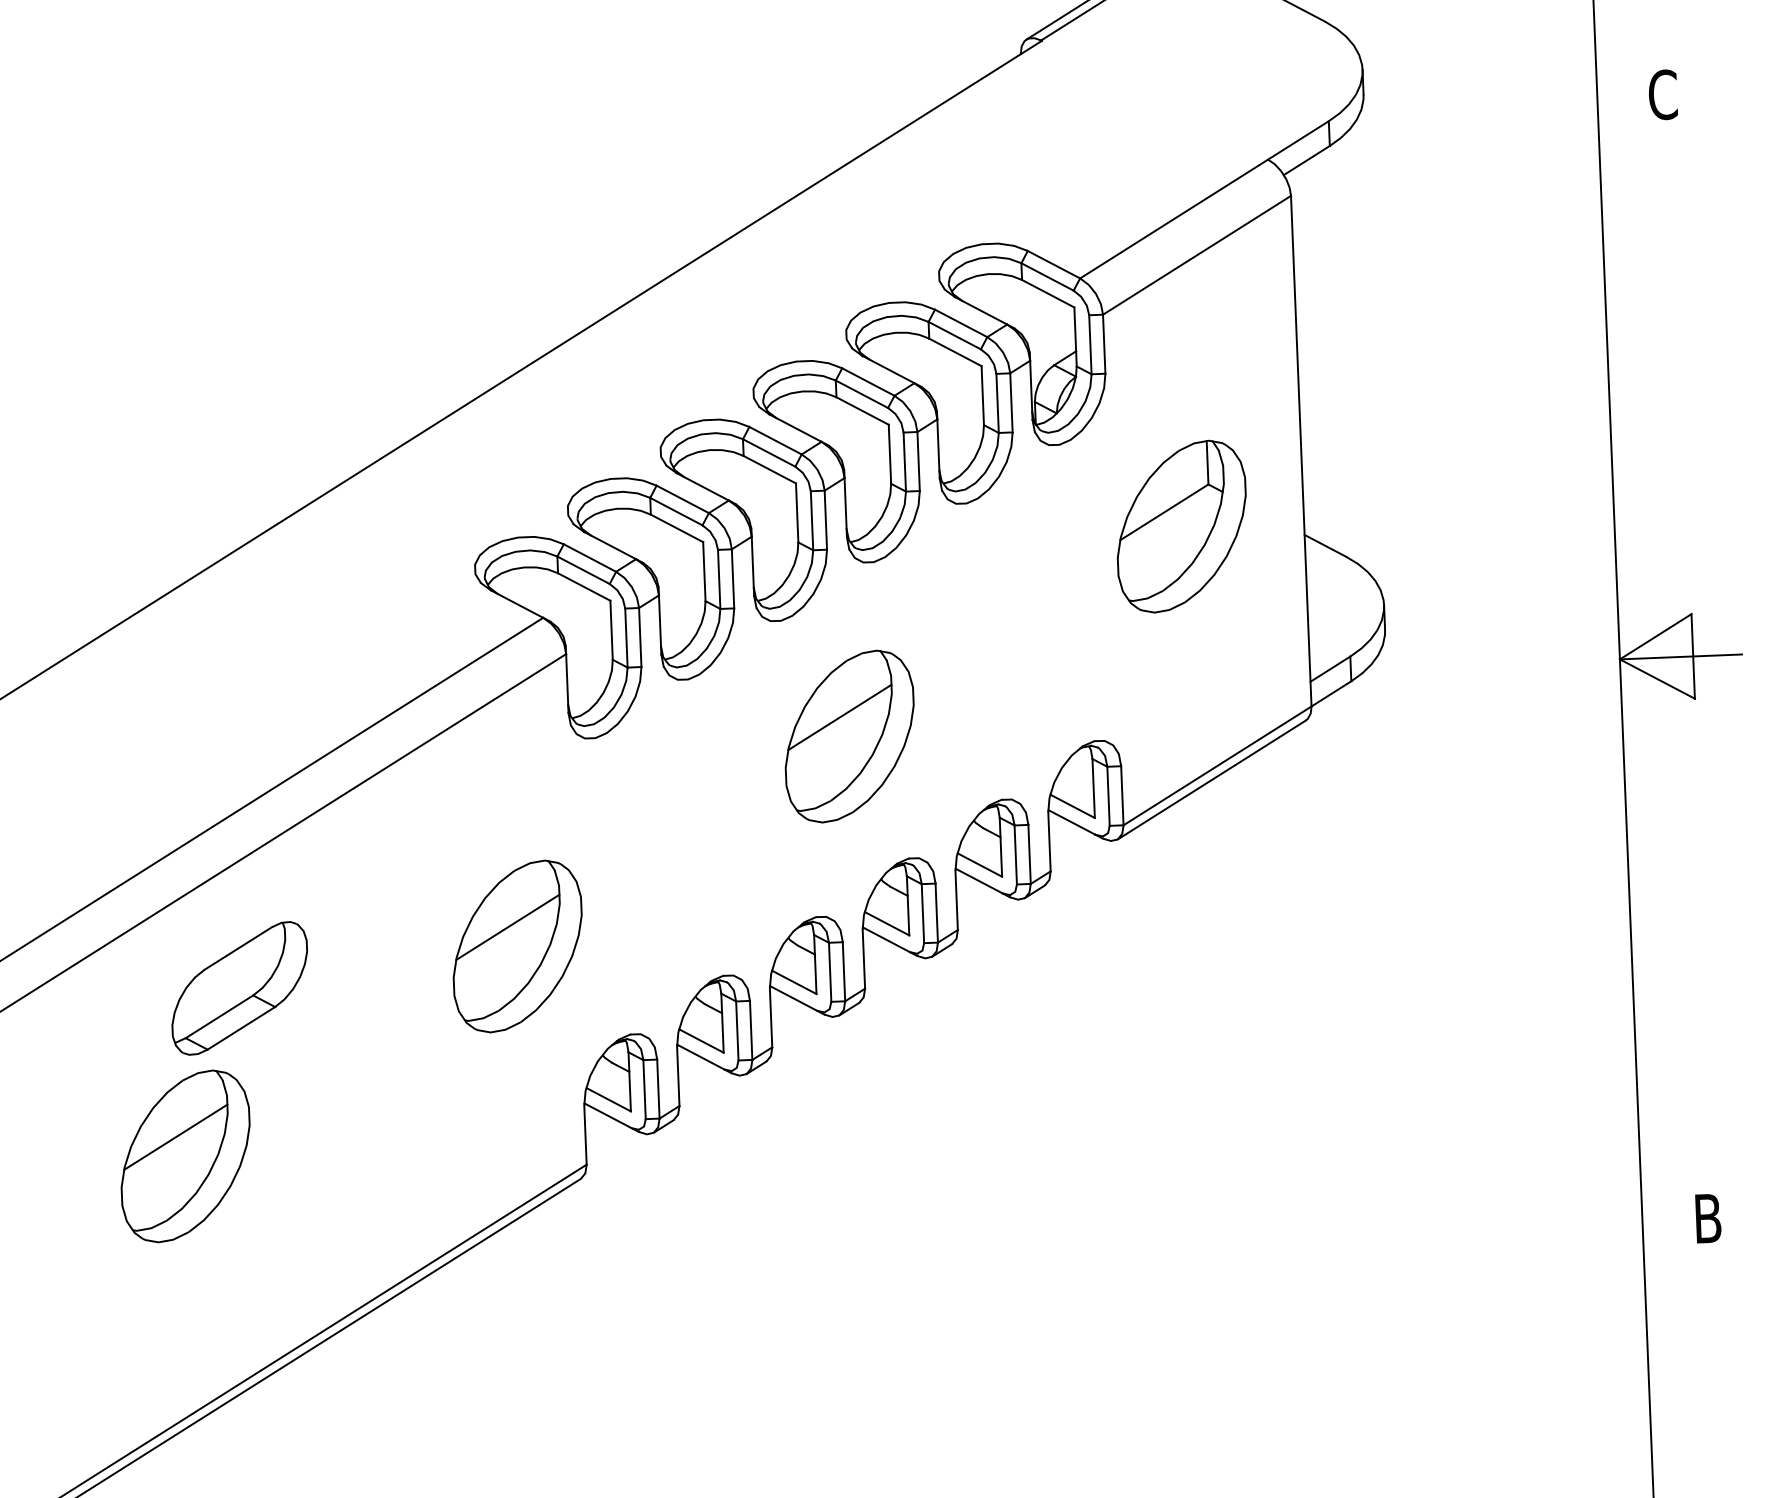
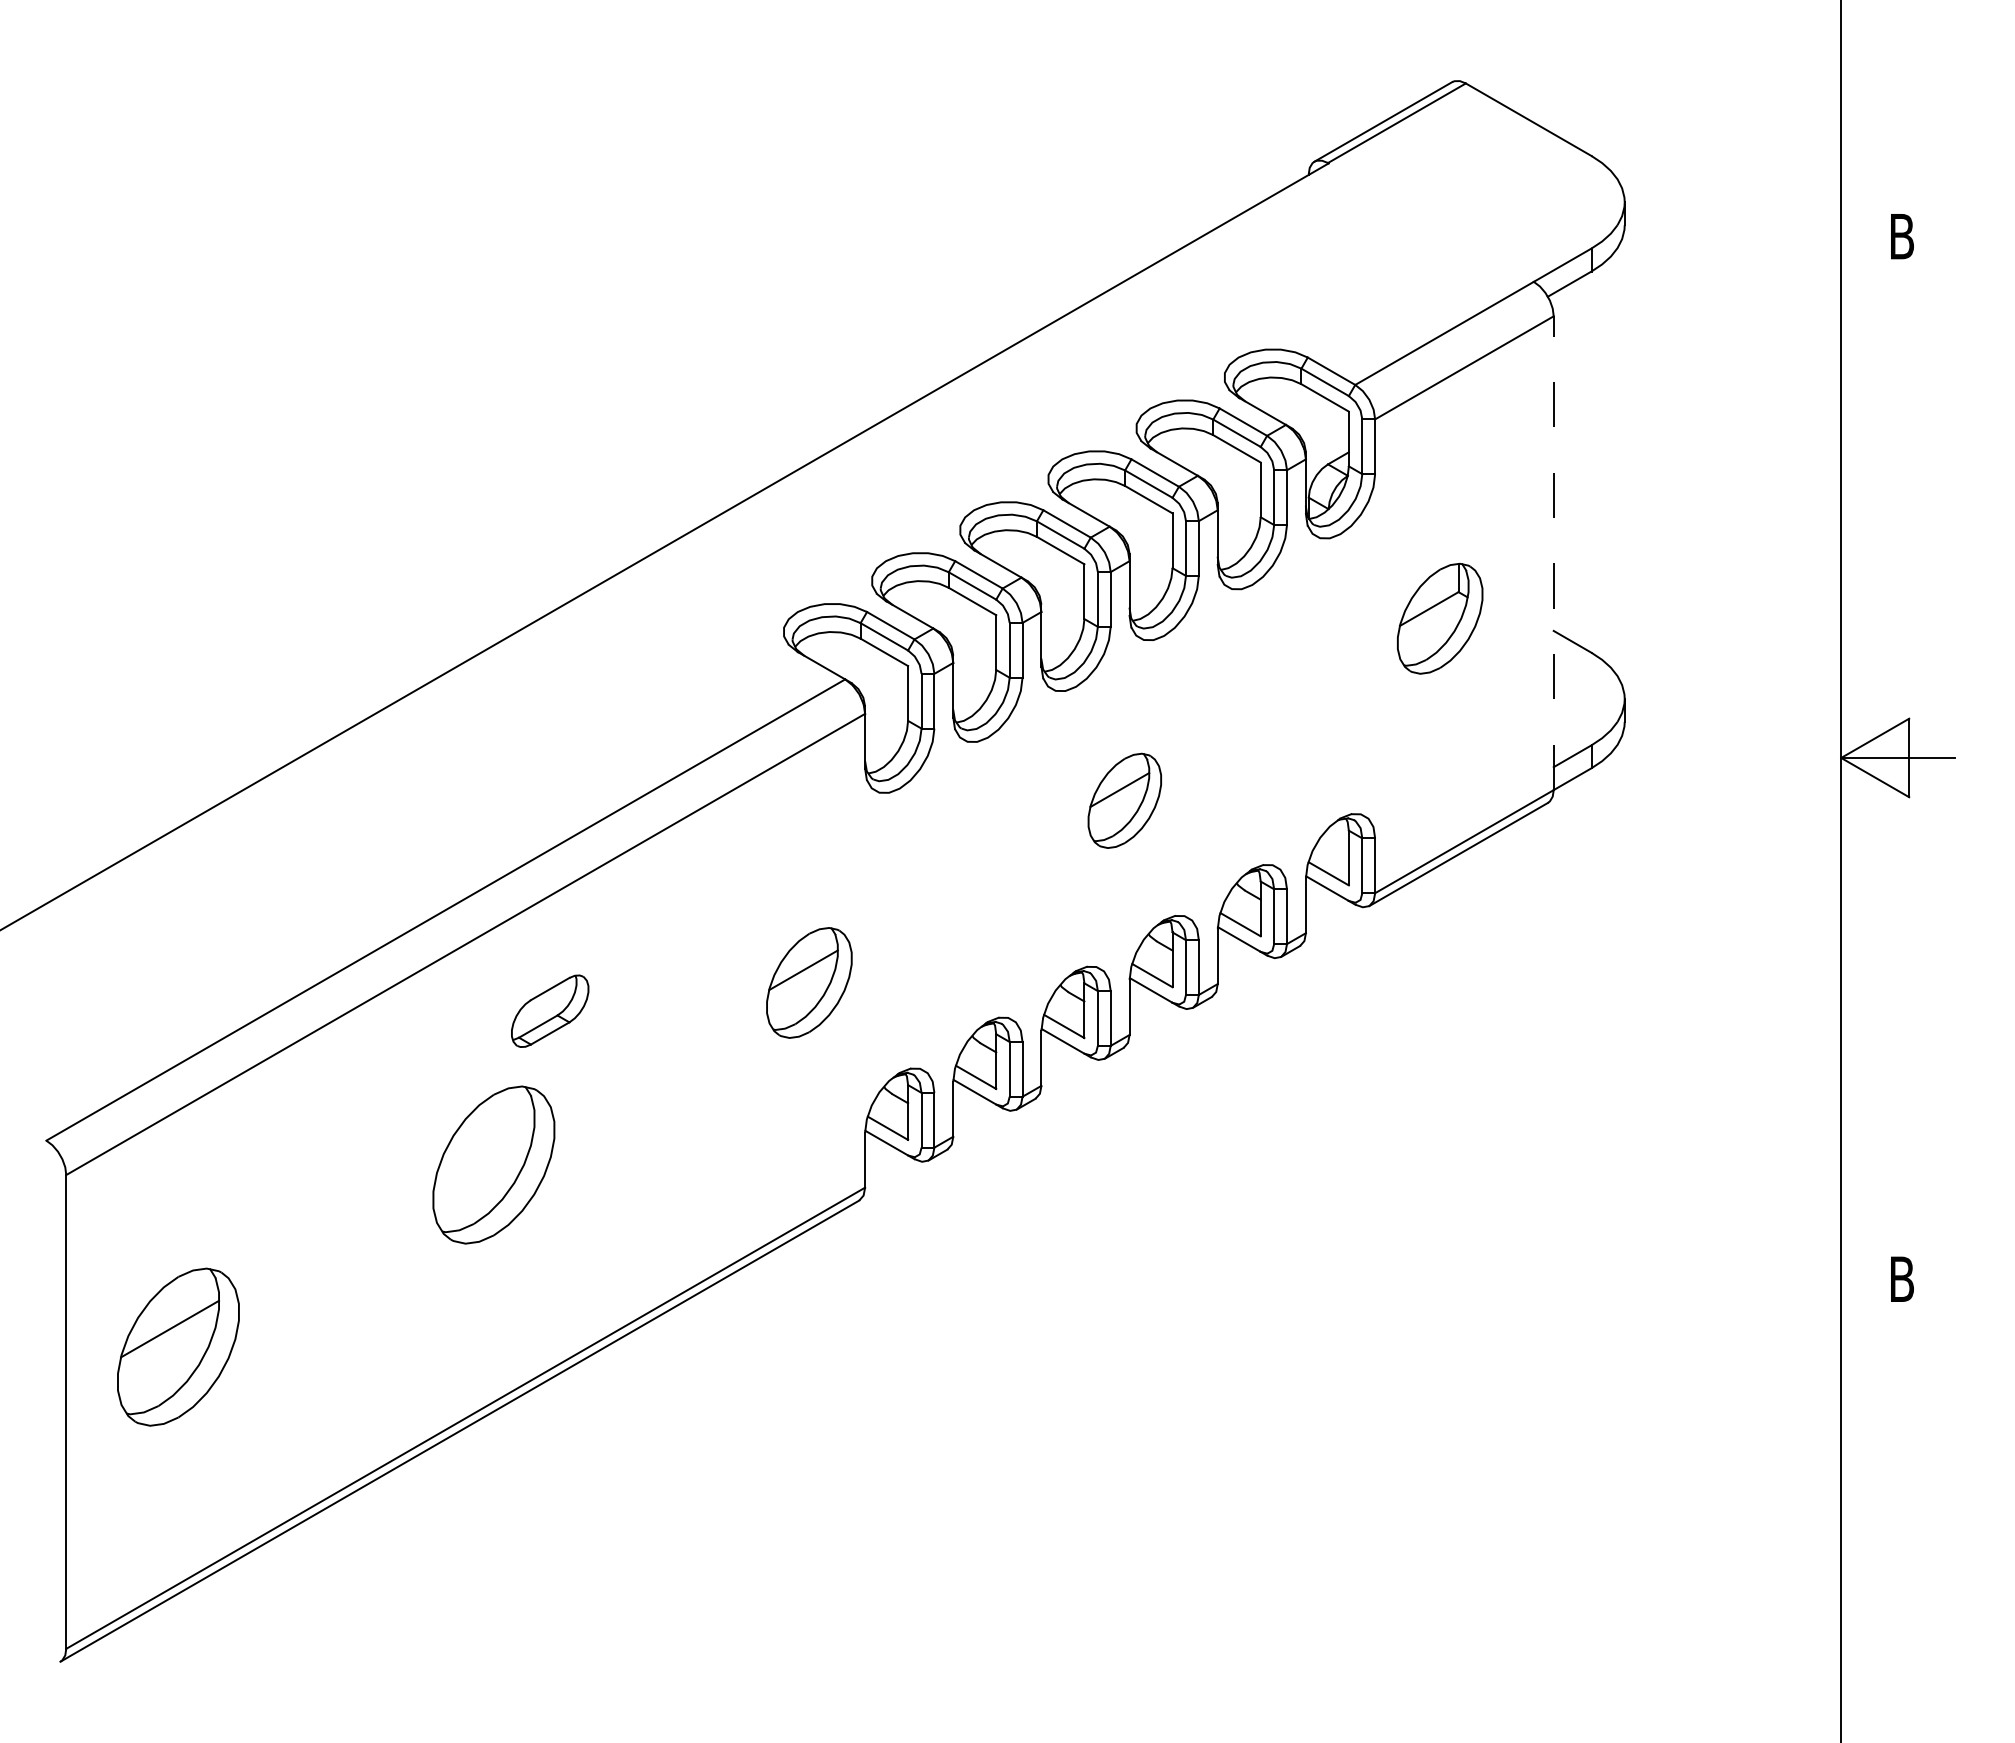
text: (1663, 94) -> (1902, 236), C -> B
line: (1301, 451) -> (1553, 553), solid -> dashed
part: (1180, 526) -> (1439, 618), size x0.7
part: (849, 736) -> (1124, 800), size x0.6
part: (517, 946) -> (809, 982), size x0.7
part: (238, 987) -> (549, 1010), size x0.6
line: (175, 1136) -> (485, 1146), removed

